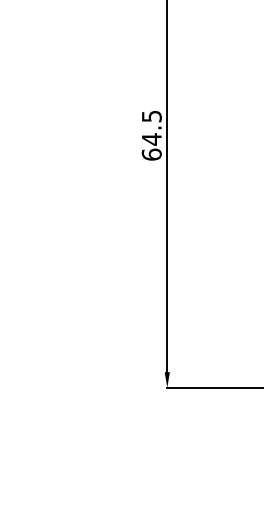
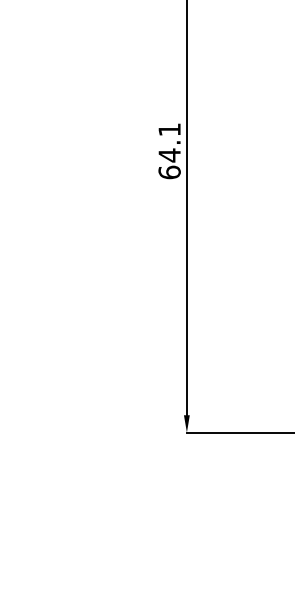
text: (151, 116) -> (169, 129), 64.5 -> 64.1

